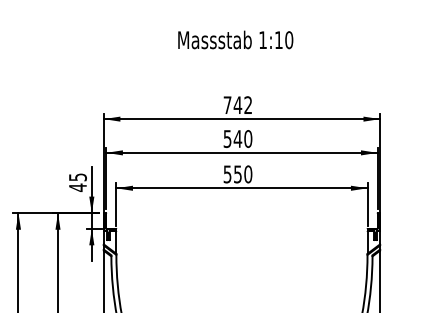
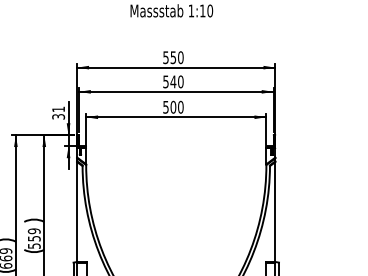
text: (238, 104) -> (173, 57), 742 -> 550
text: (238, 173) -> (173, 106), 550 -> 500
text: (77, 181) -> (58, 112), 45 -> 31

